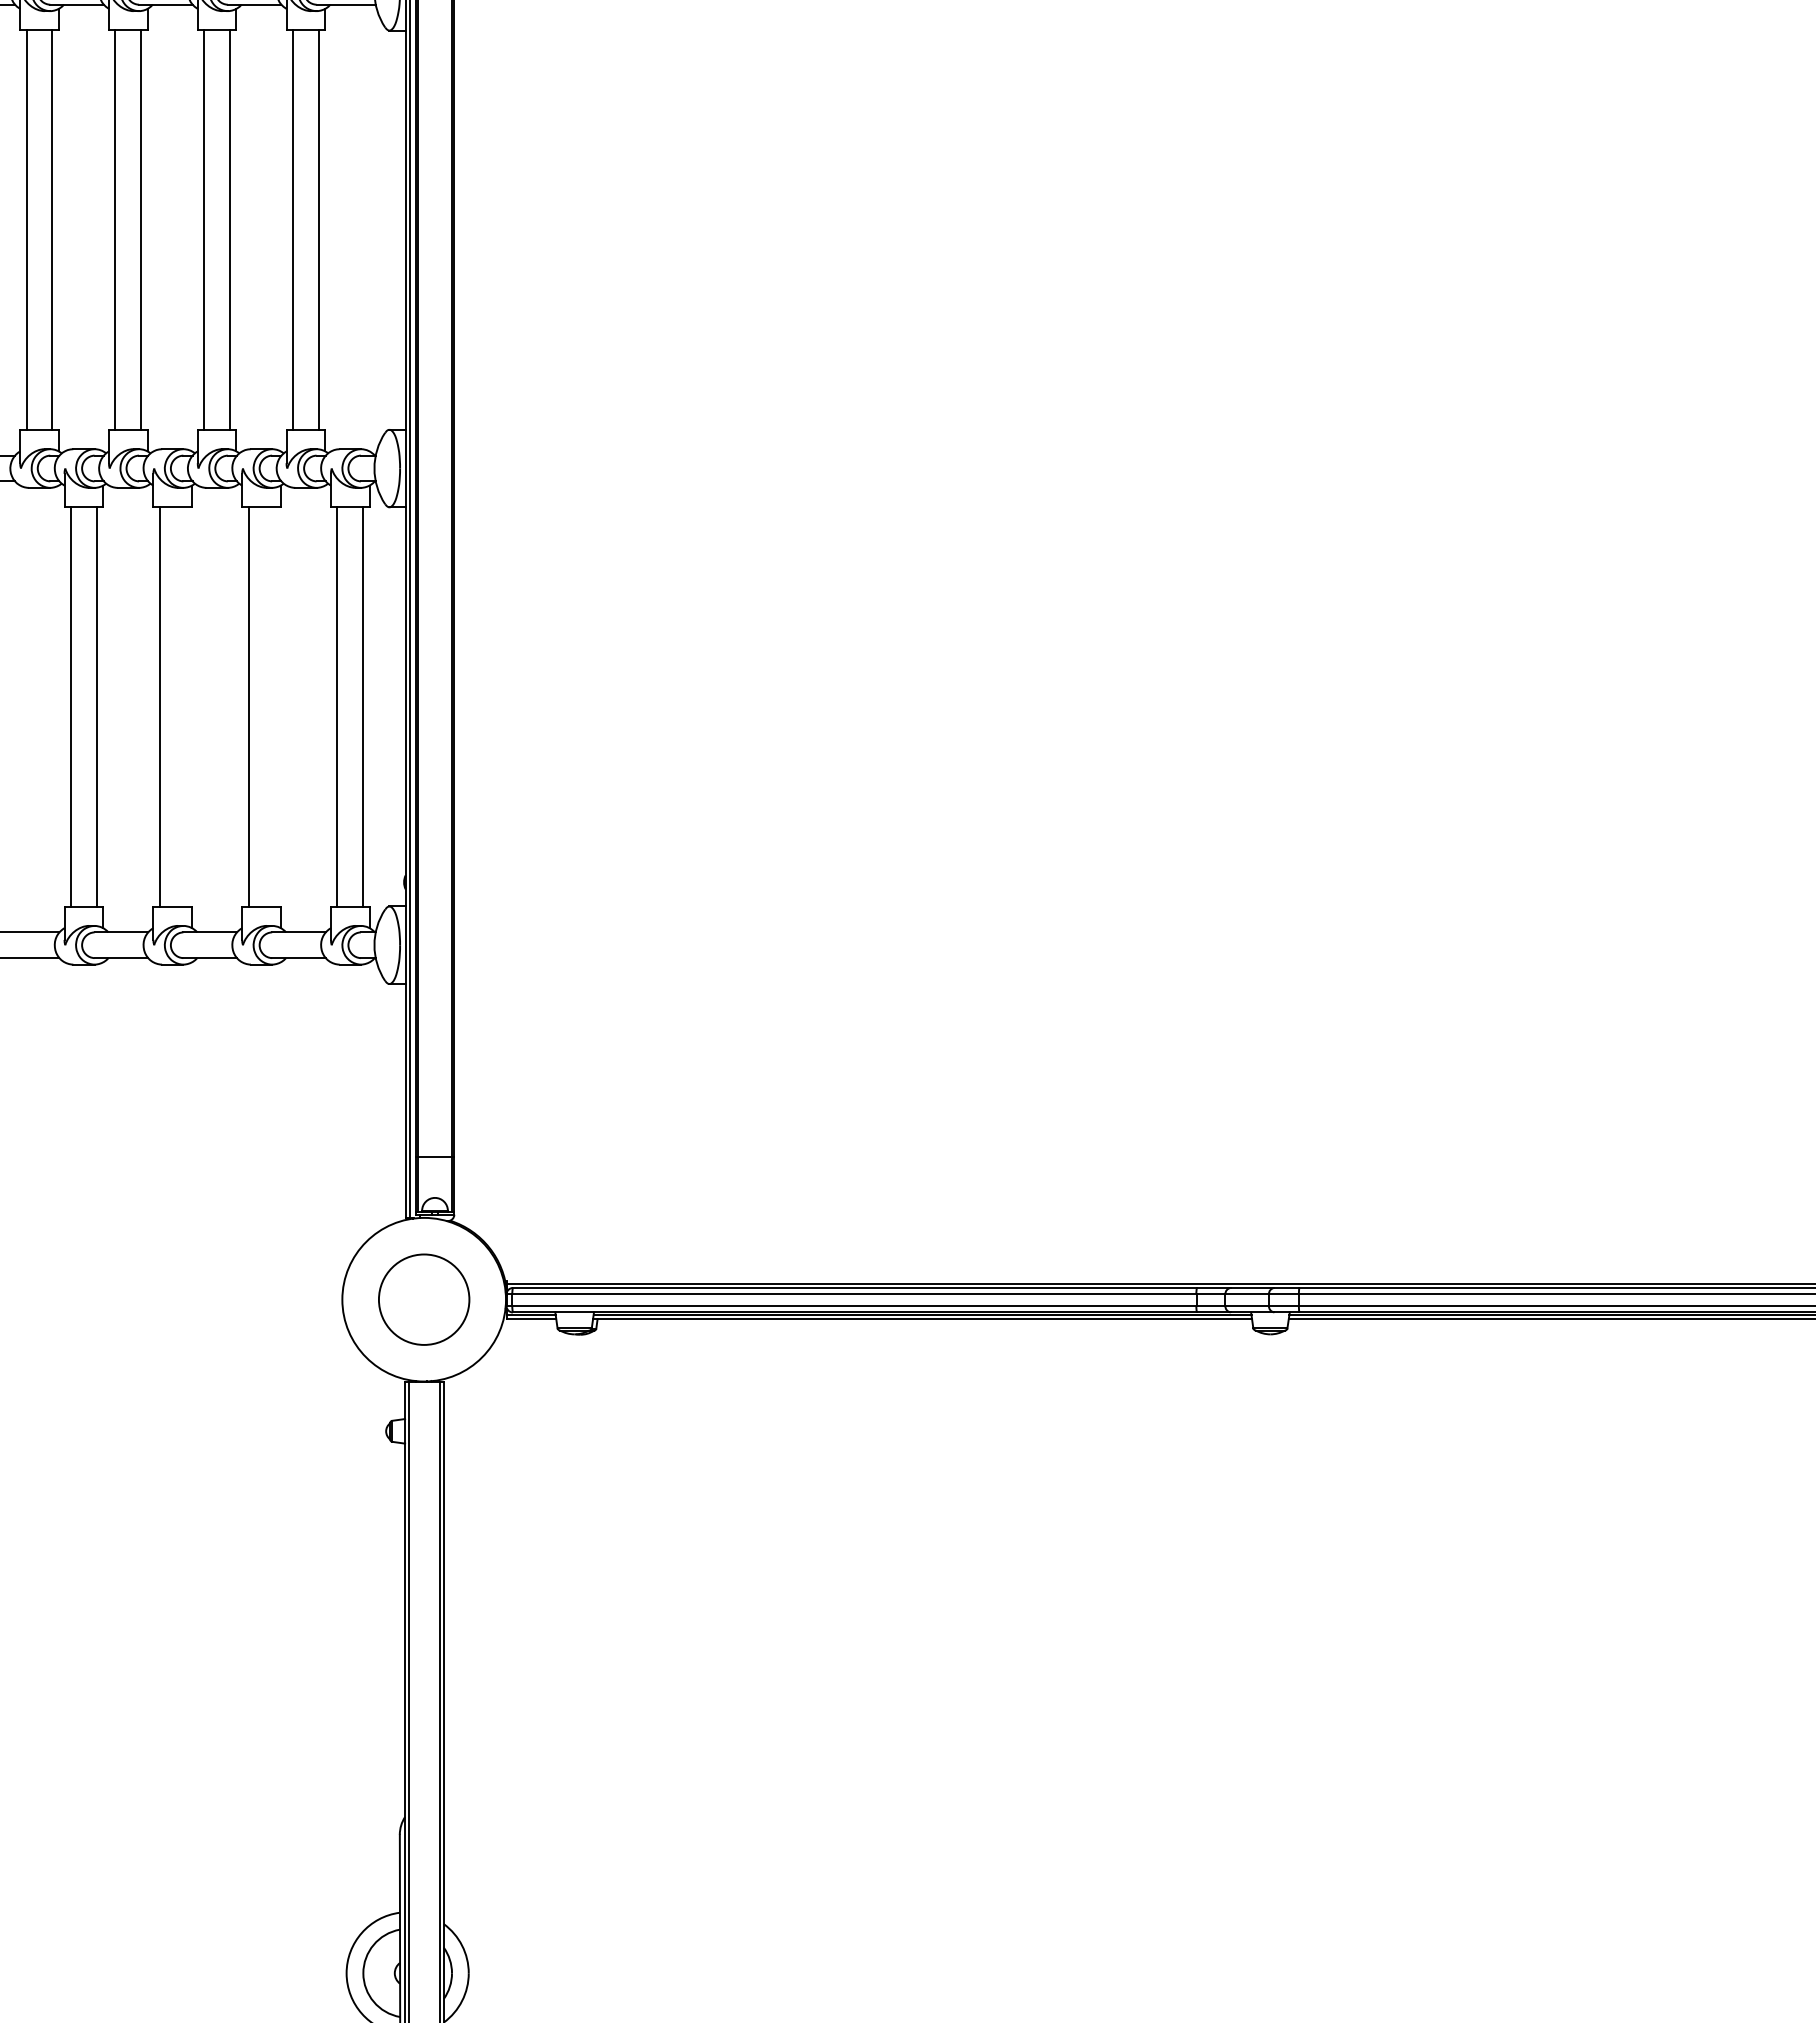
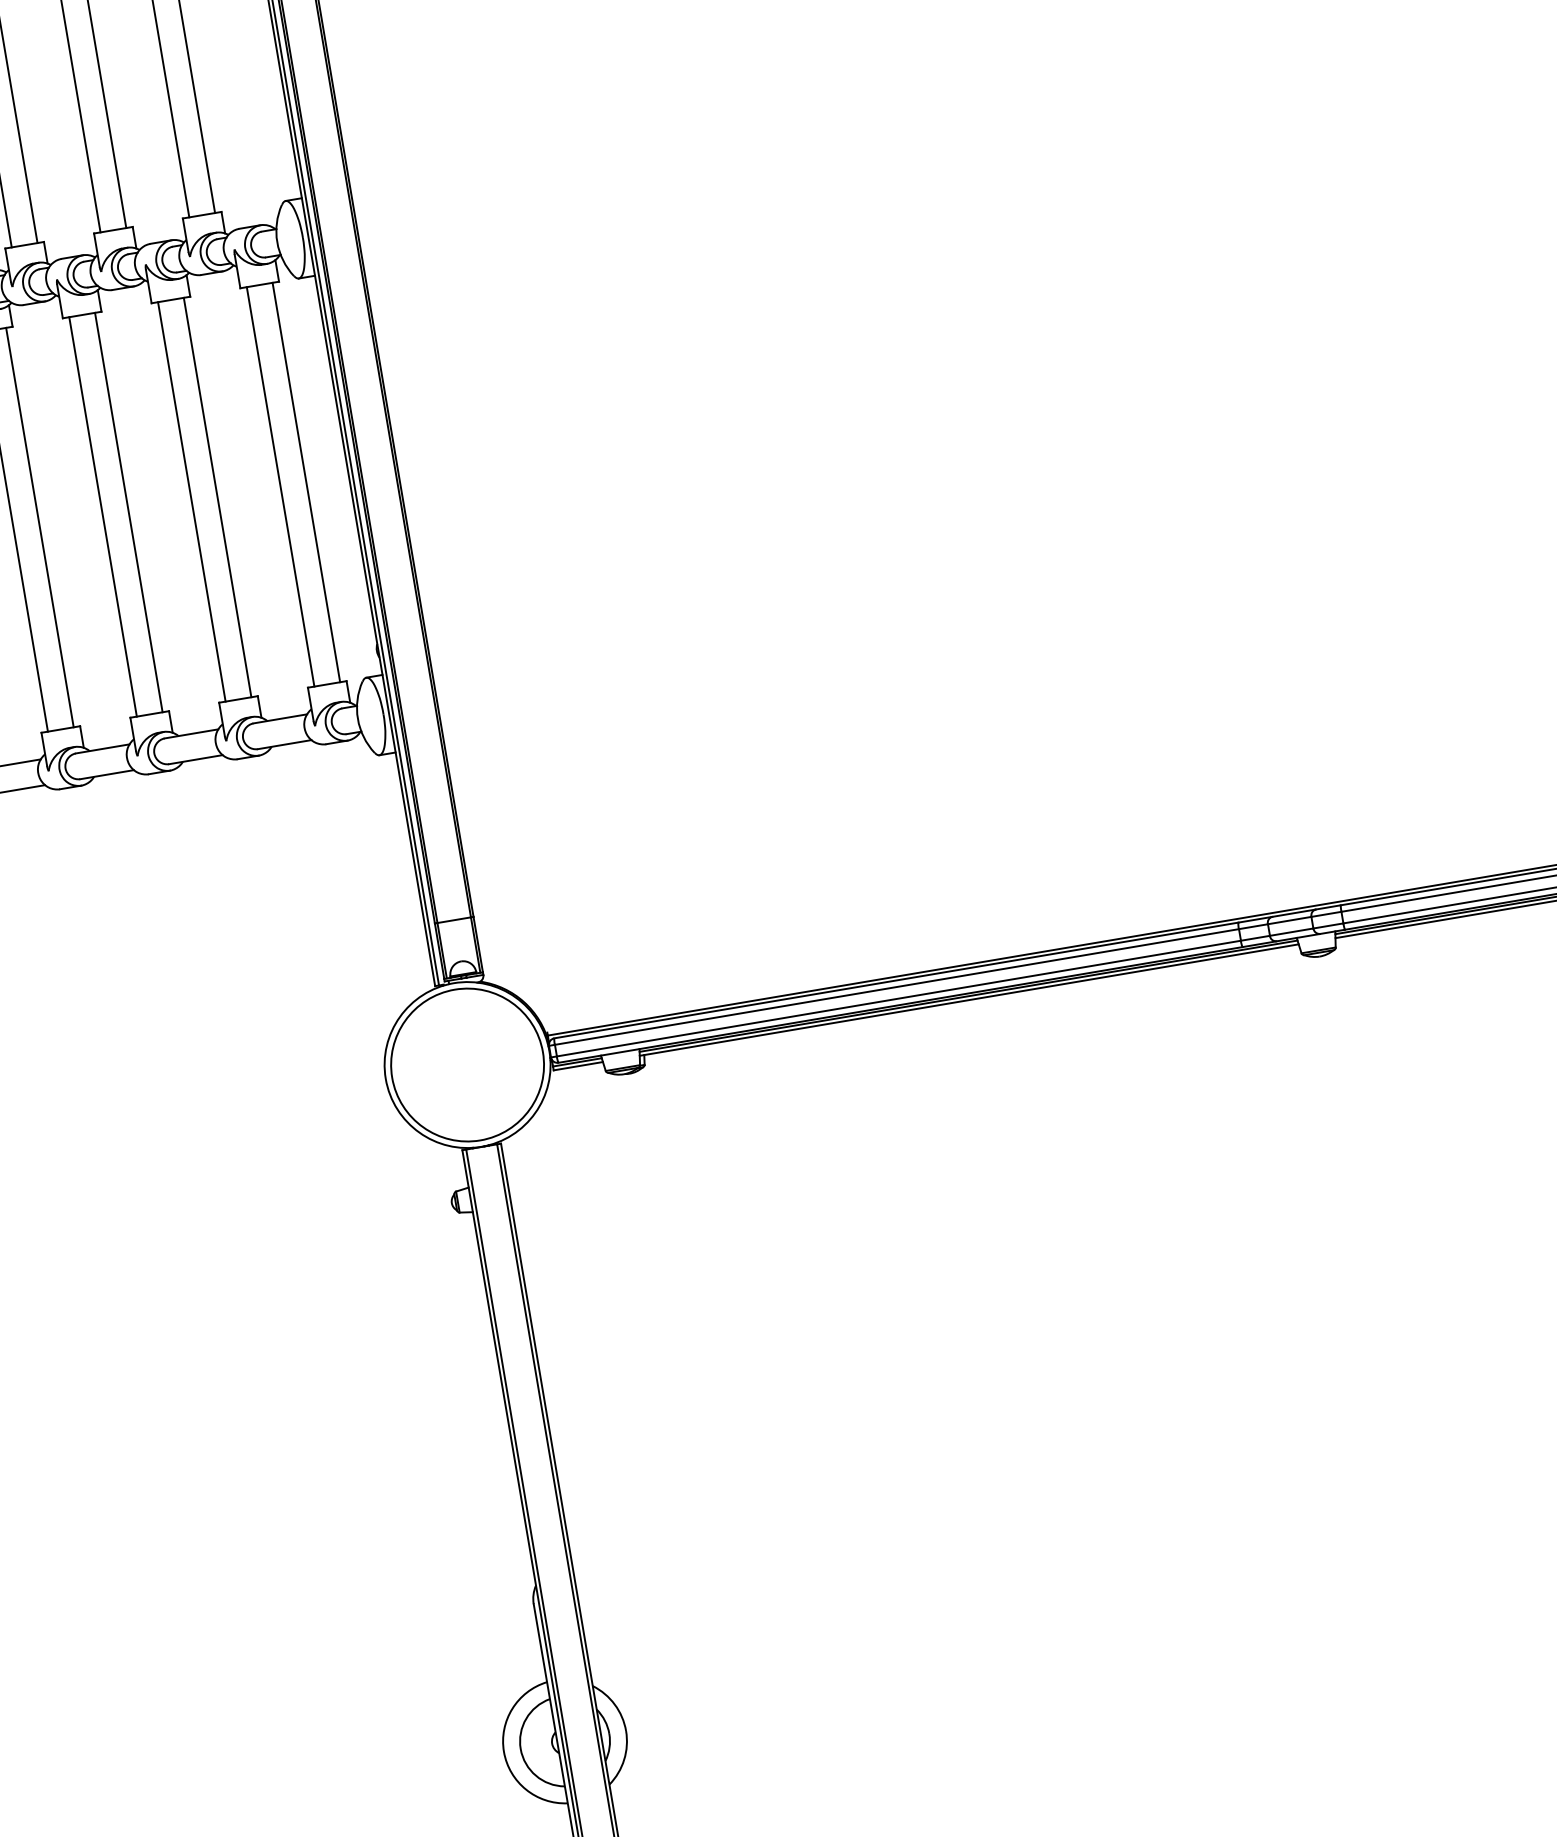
line: (185, 706) -> (128, 512), added
line: (274, 706) -> (217, 497), added
circle: (423, 1299) -> (466, 1064), size x1.67

